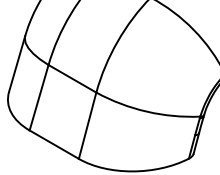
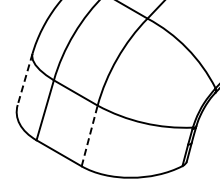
line: (17, 64) -> (25, 79), solid -> dashed
line: (87, 125) -> (89, 135), solid -> dashed

